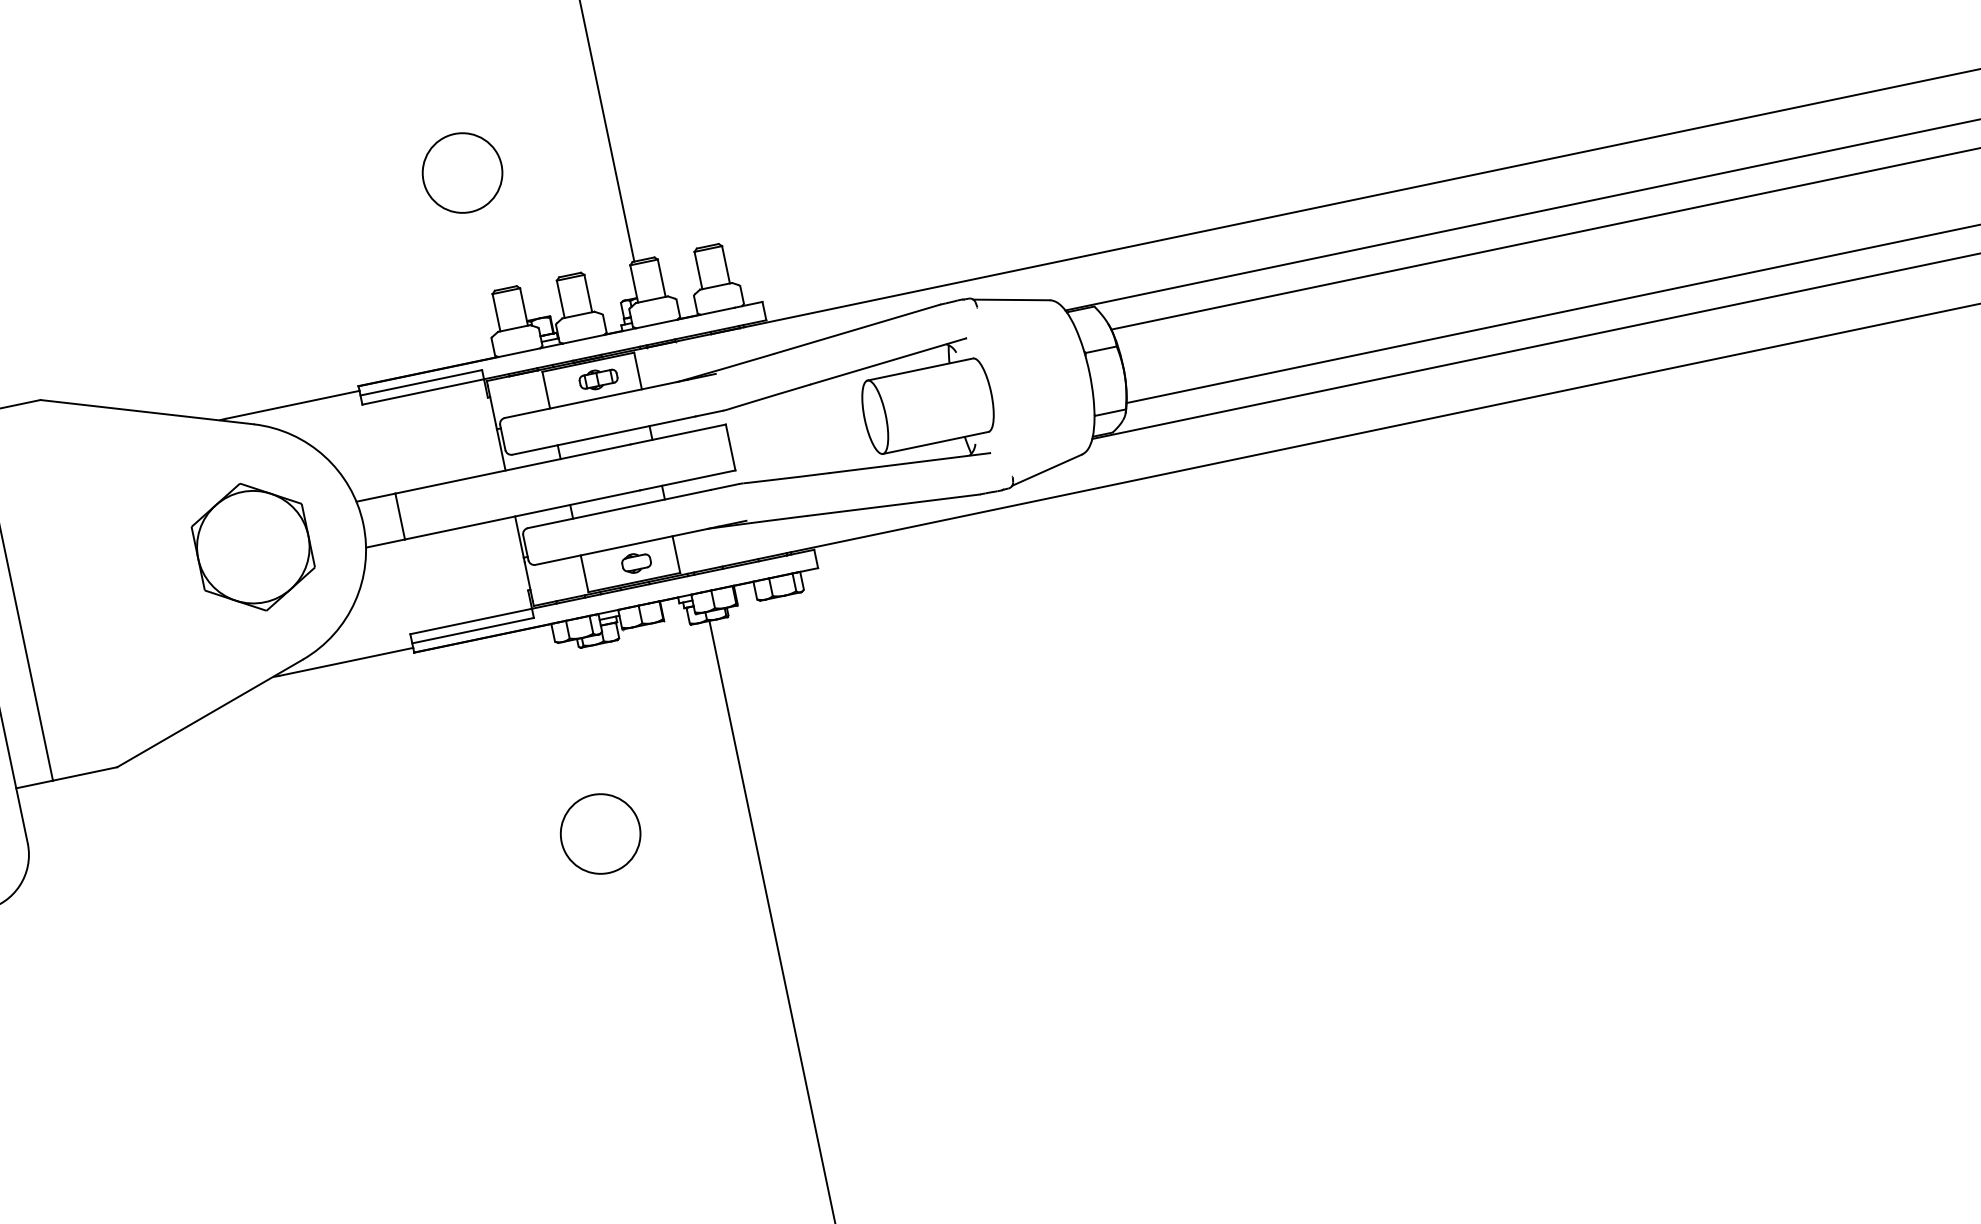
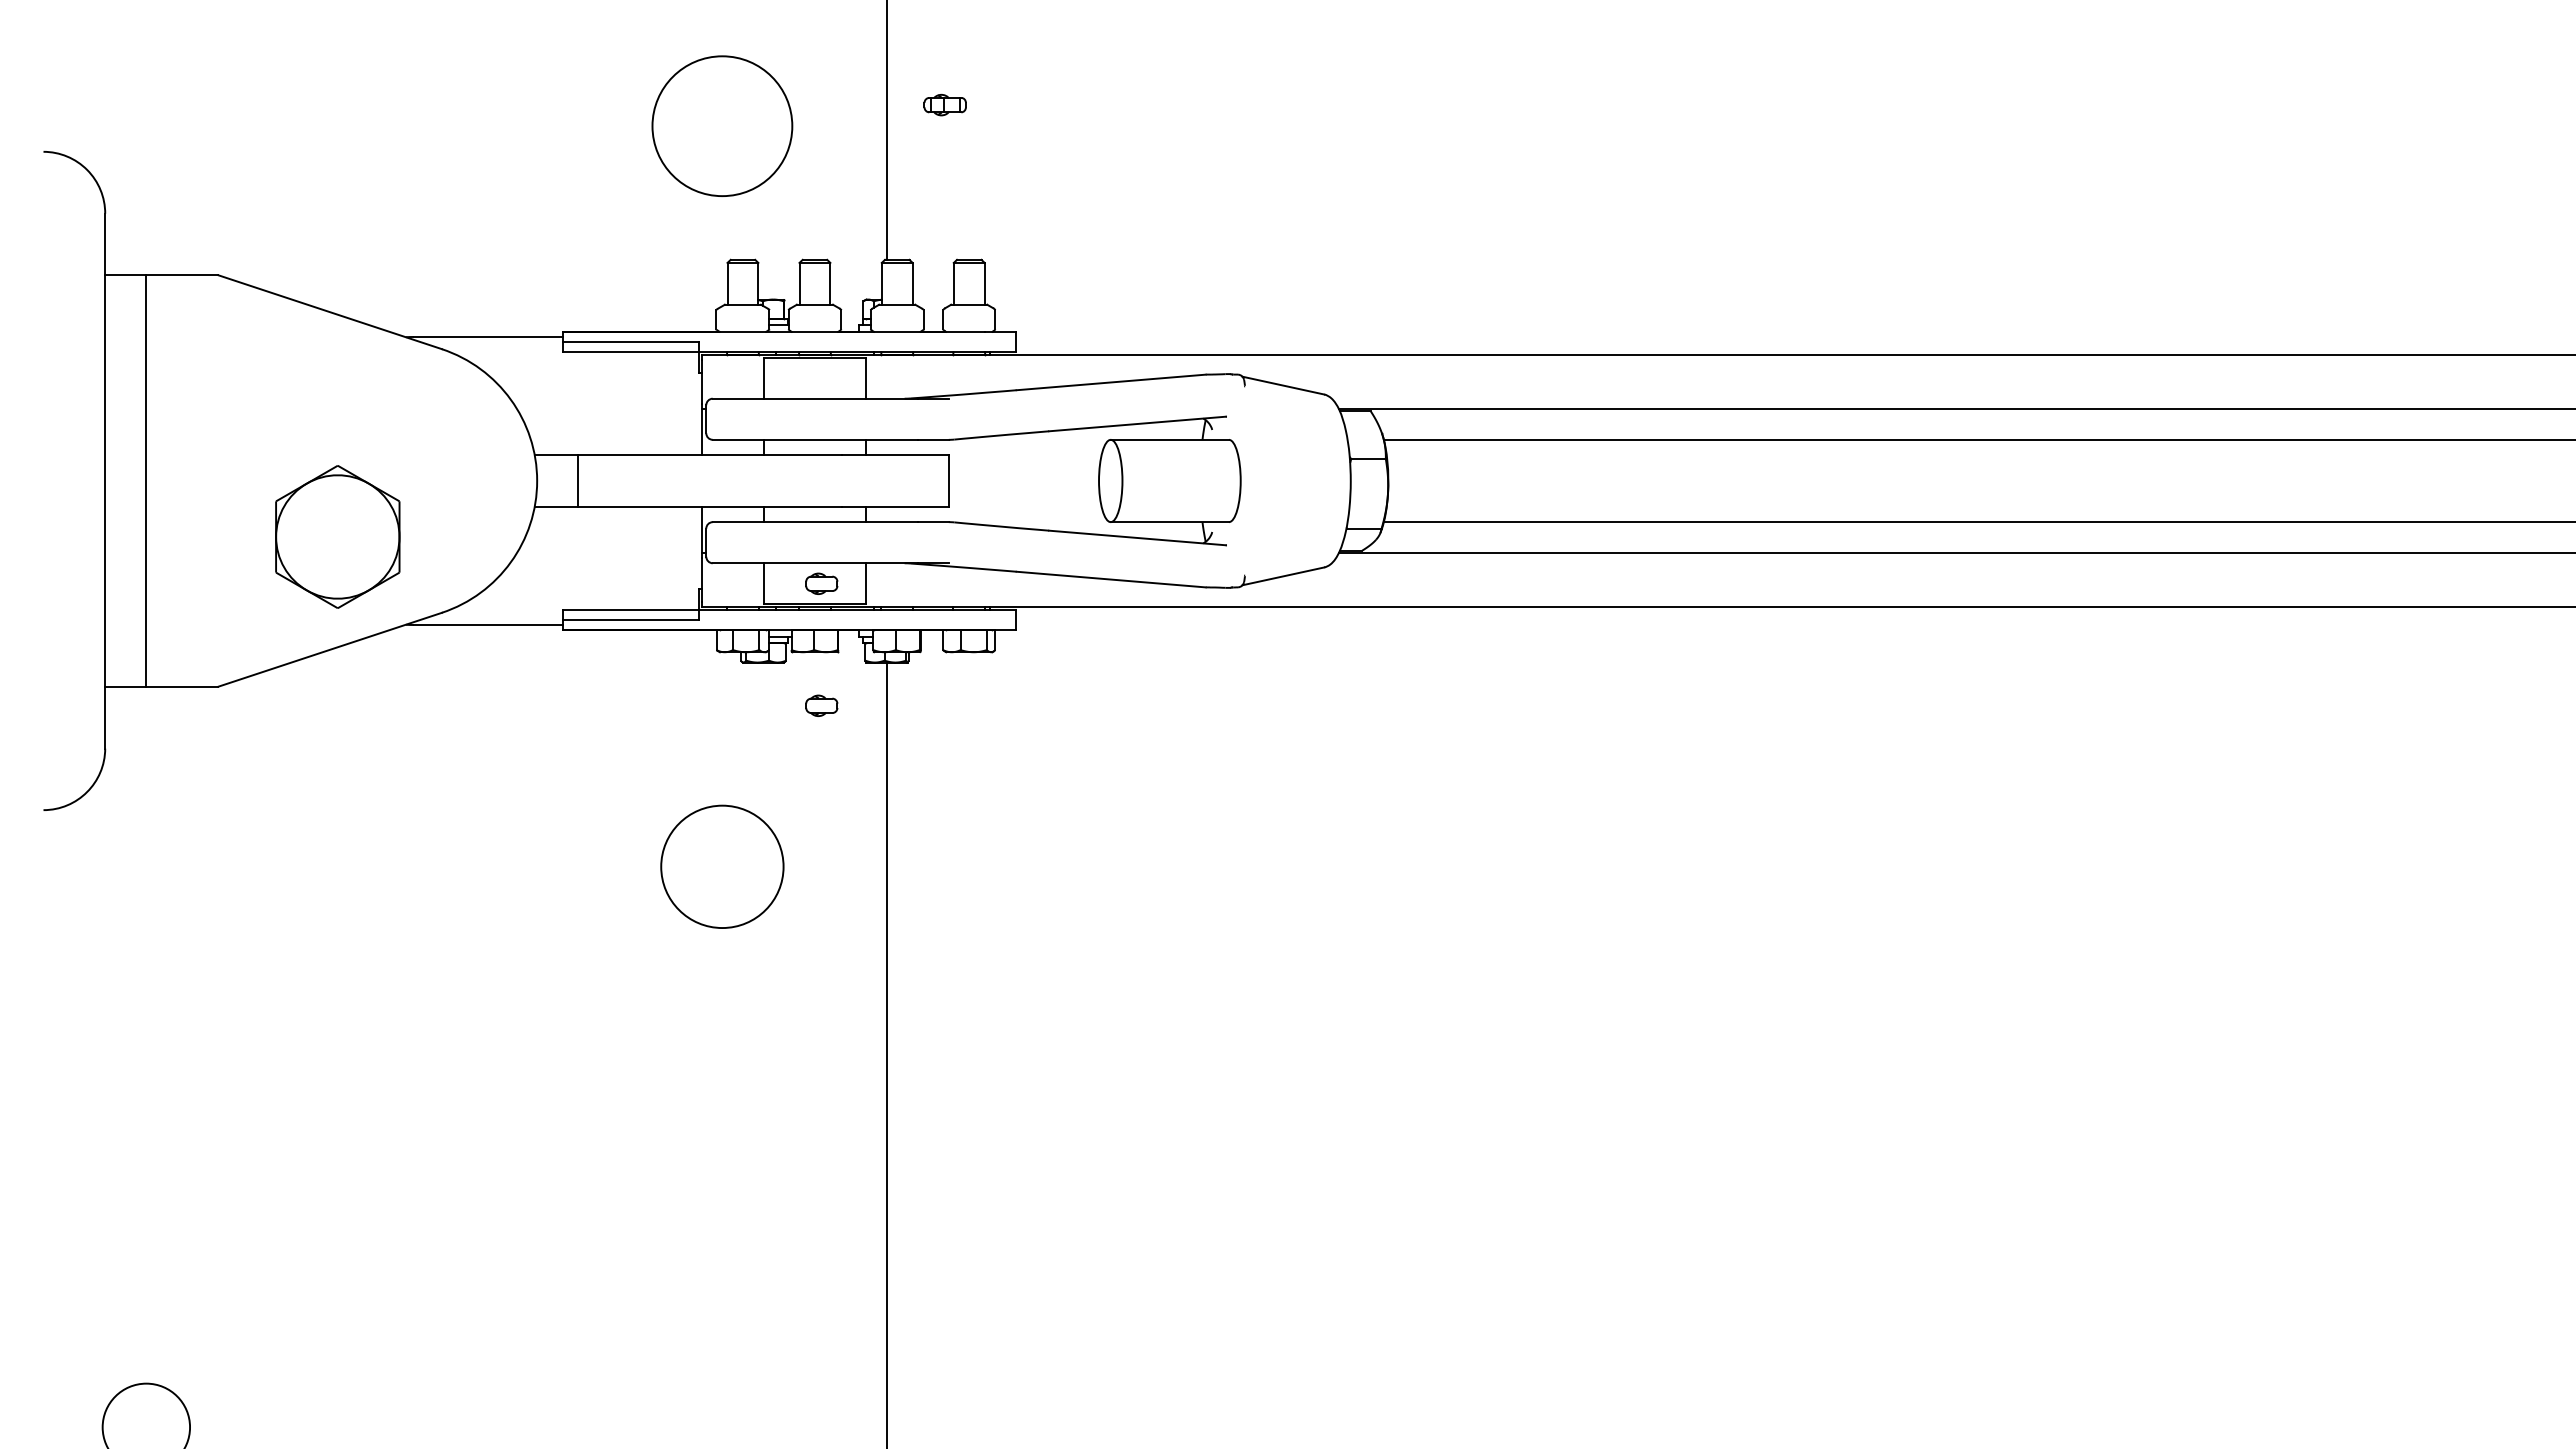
circle: (462, 172) -> (722, 125), size x1.6
part: (598, 379) -> (944, 105), moved
part: (252, 546) -> (337, 536), moved
part: (659, 671) -> (821, 705), added
circle: (600, 833) -> (722, 866), size x1.4

